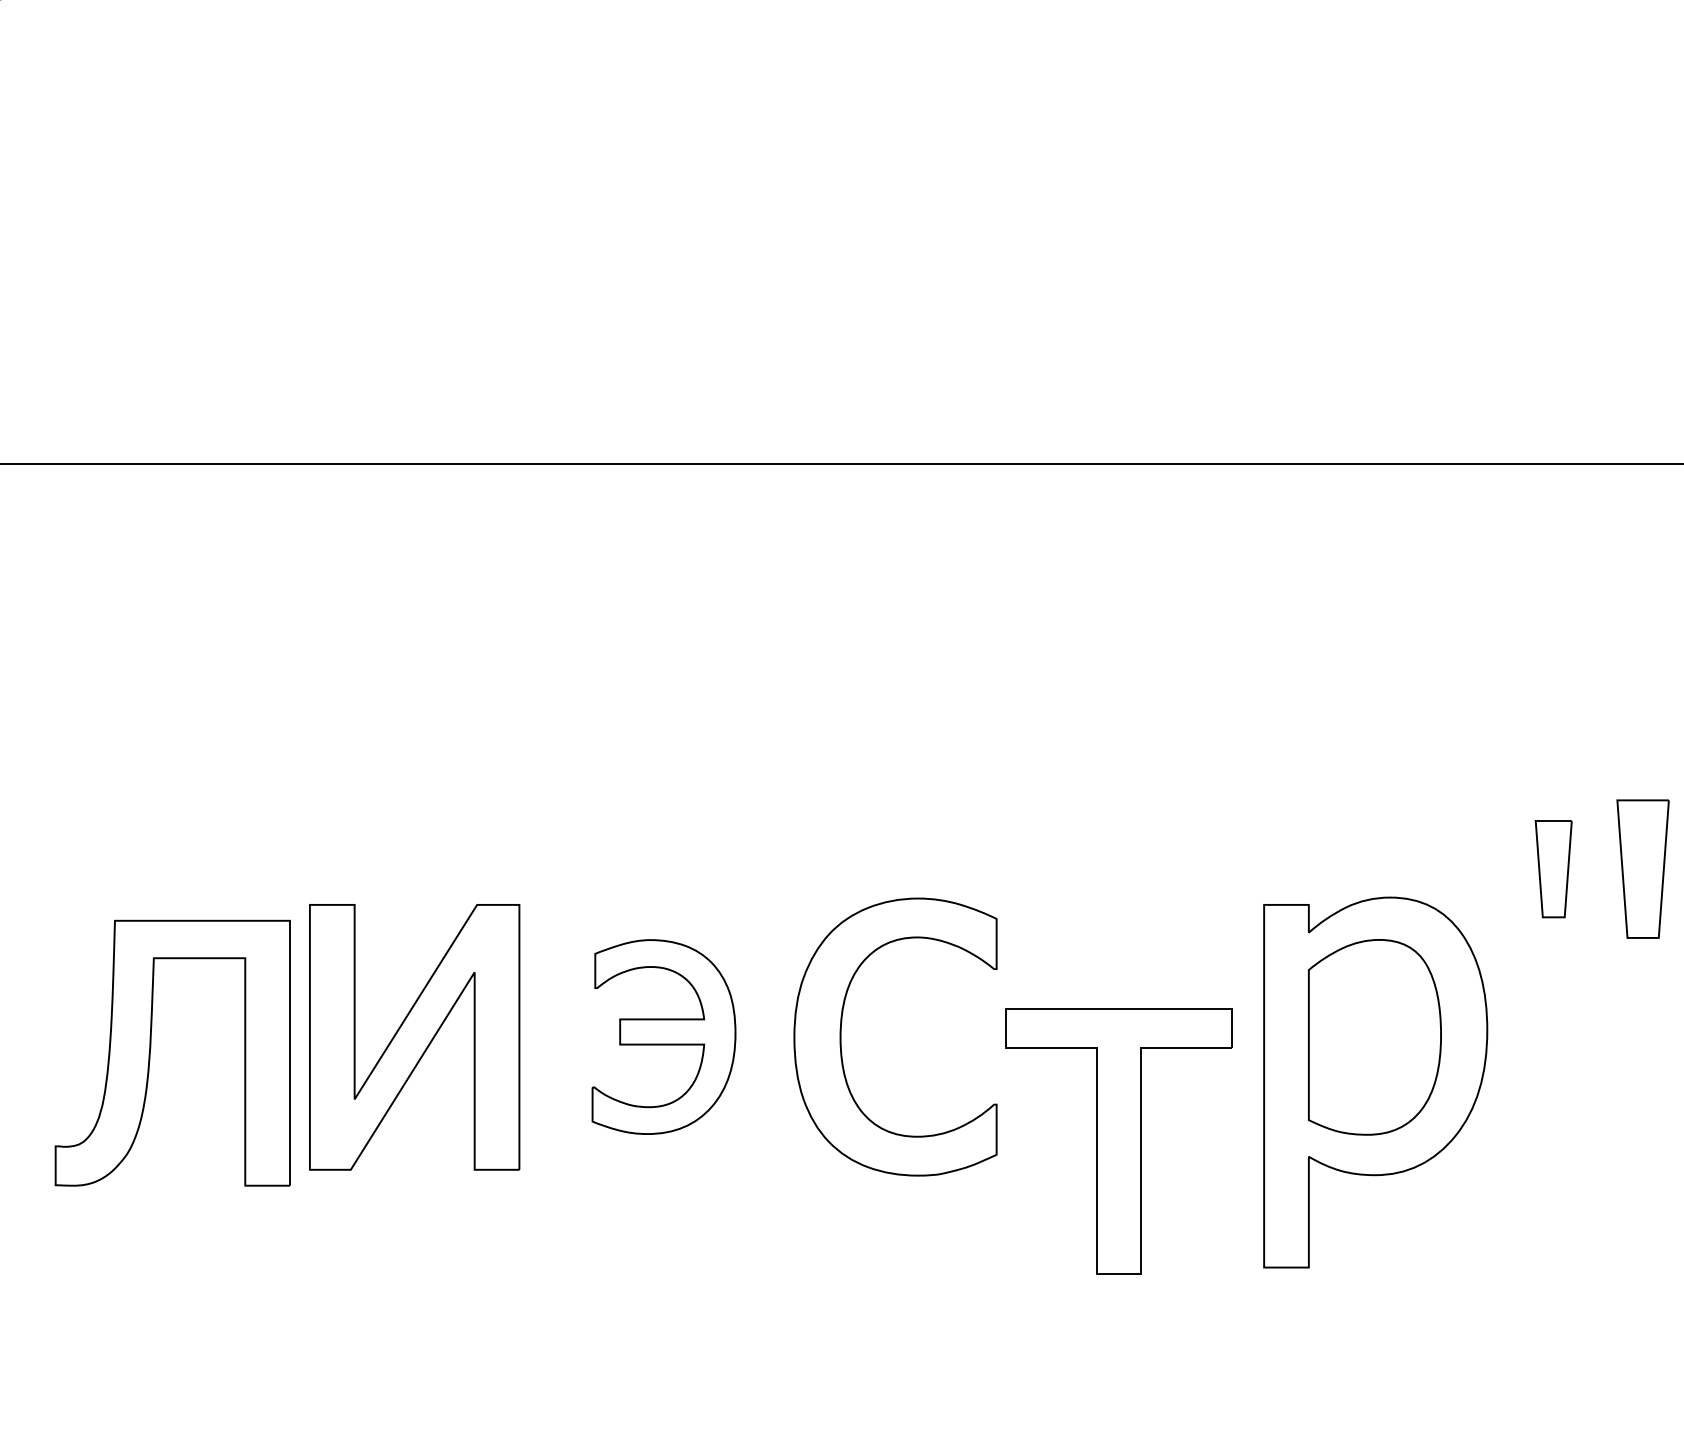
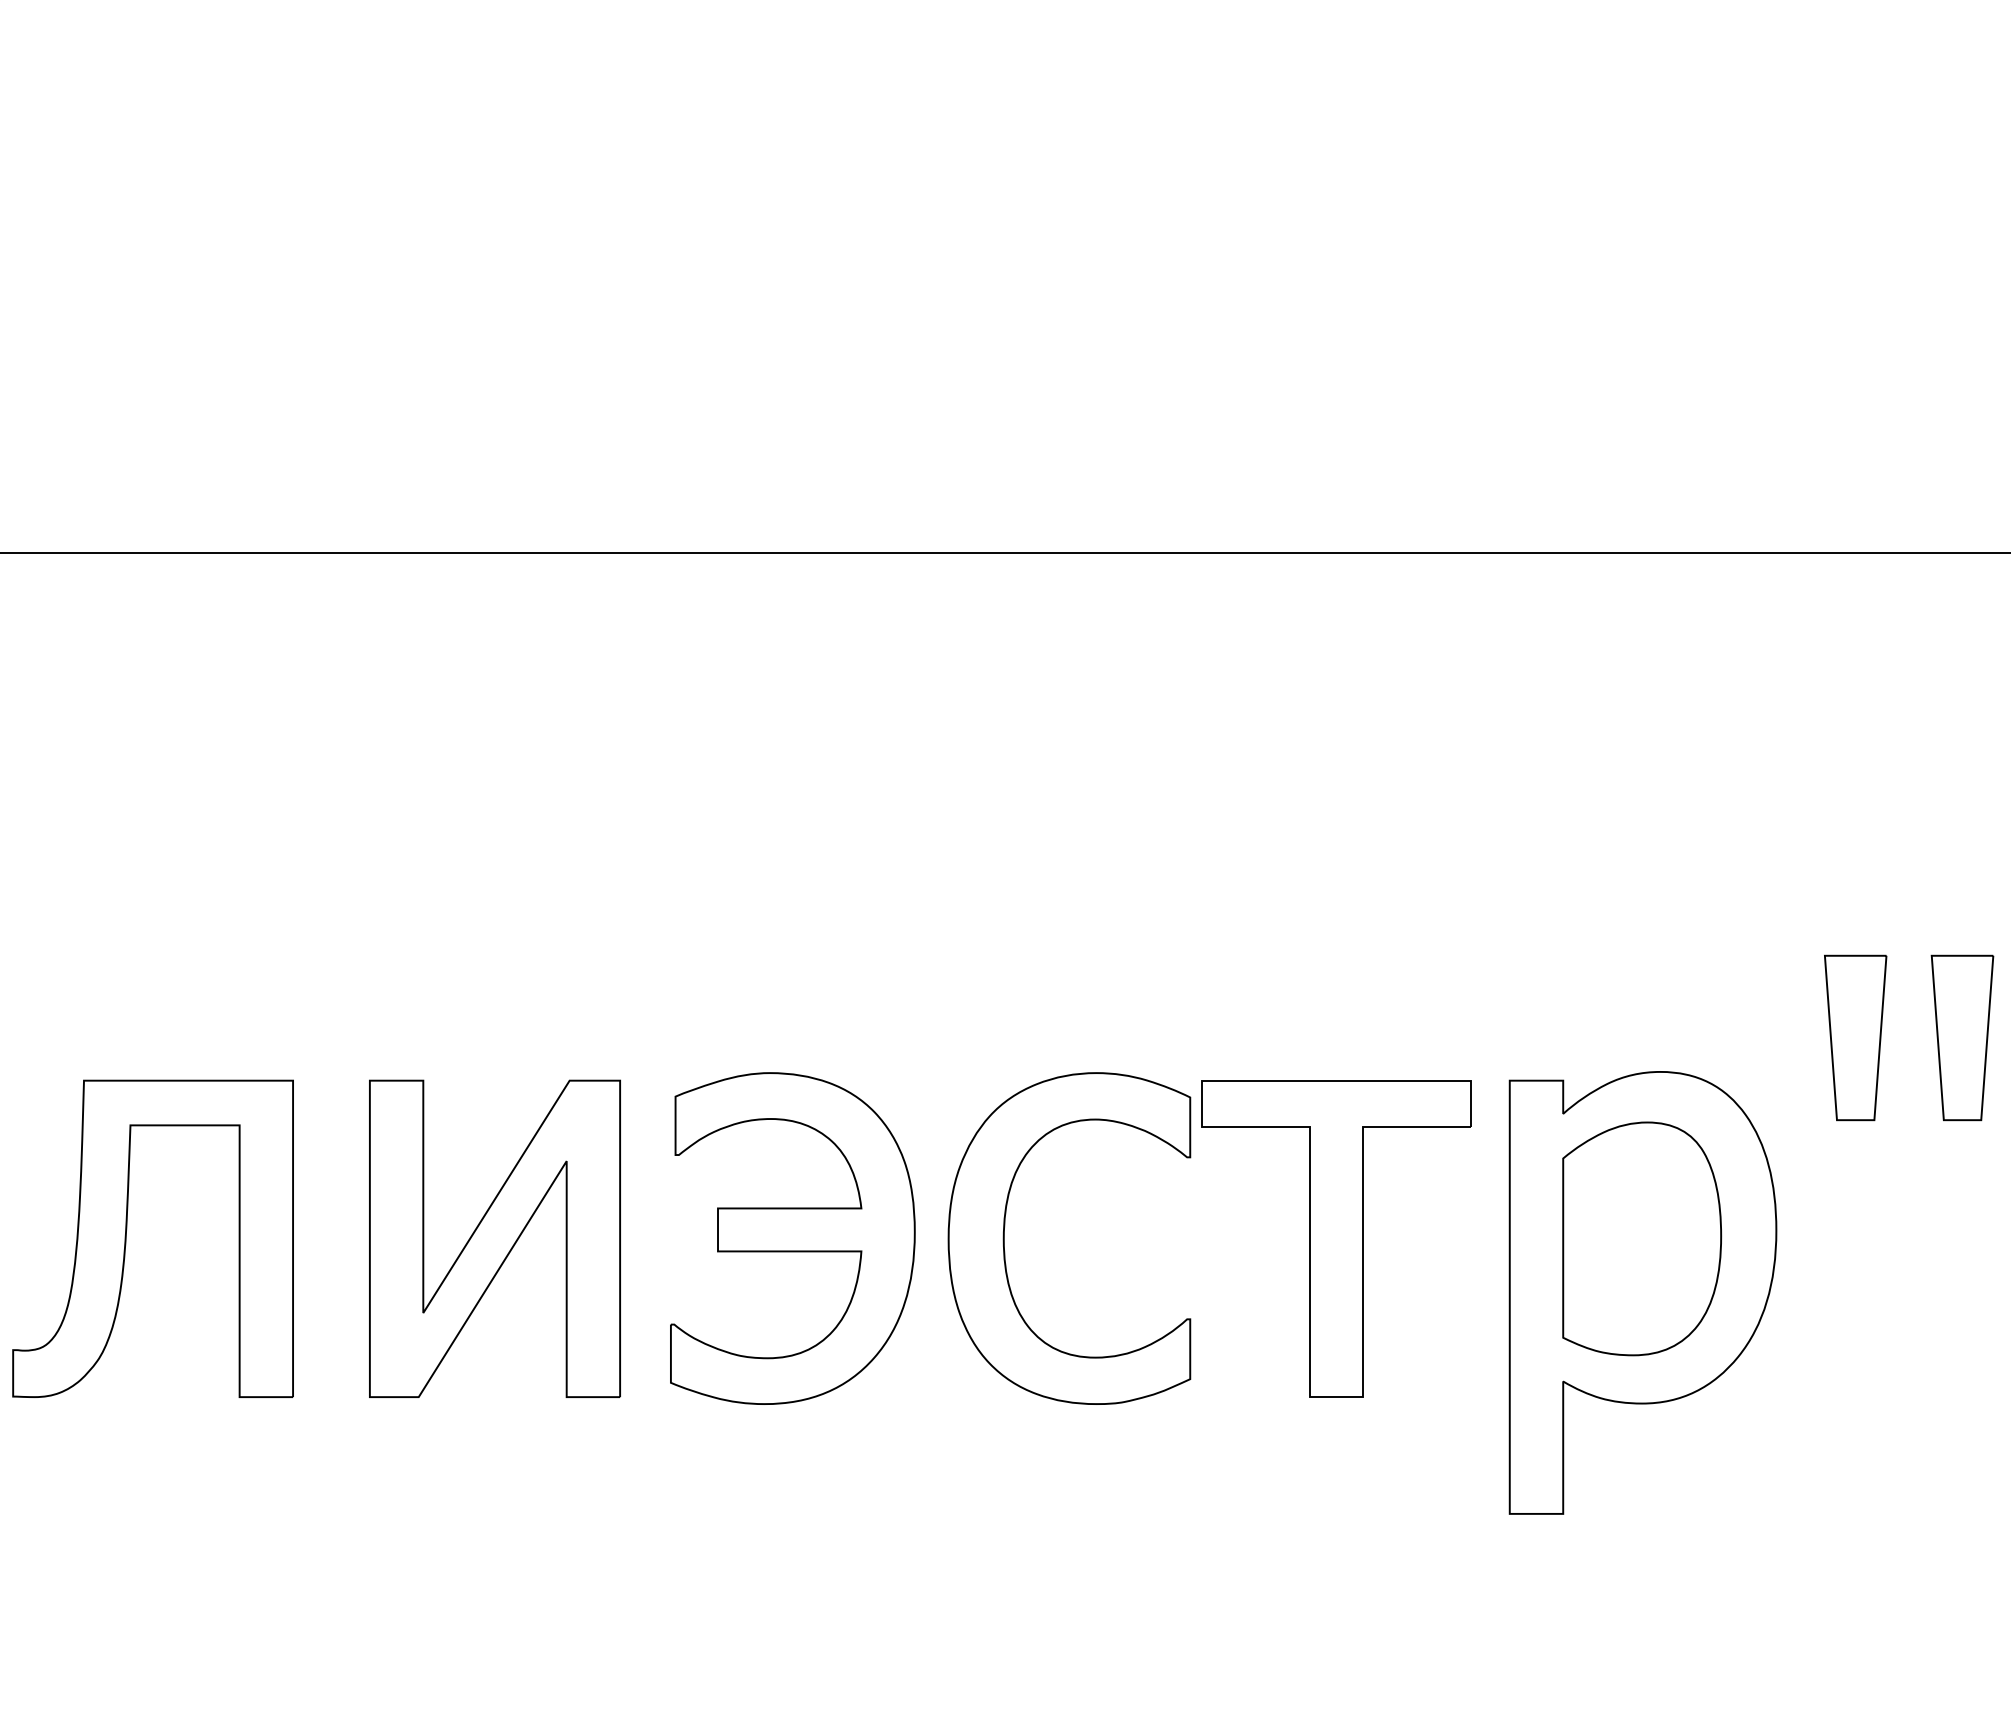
part: (1553, 868) -> (1855, 1037), size x1.43
part: (663, 1037) -> (792, 1238), size x1.43
part: (150, 1052) -> (126, 1238), moved
part: (1119, 1140) -> (1336, 1238), moved

